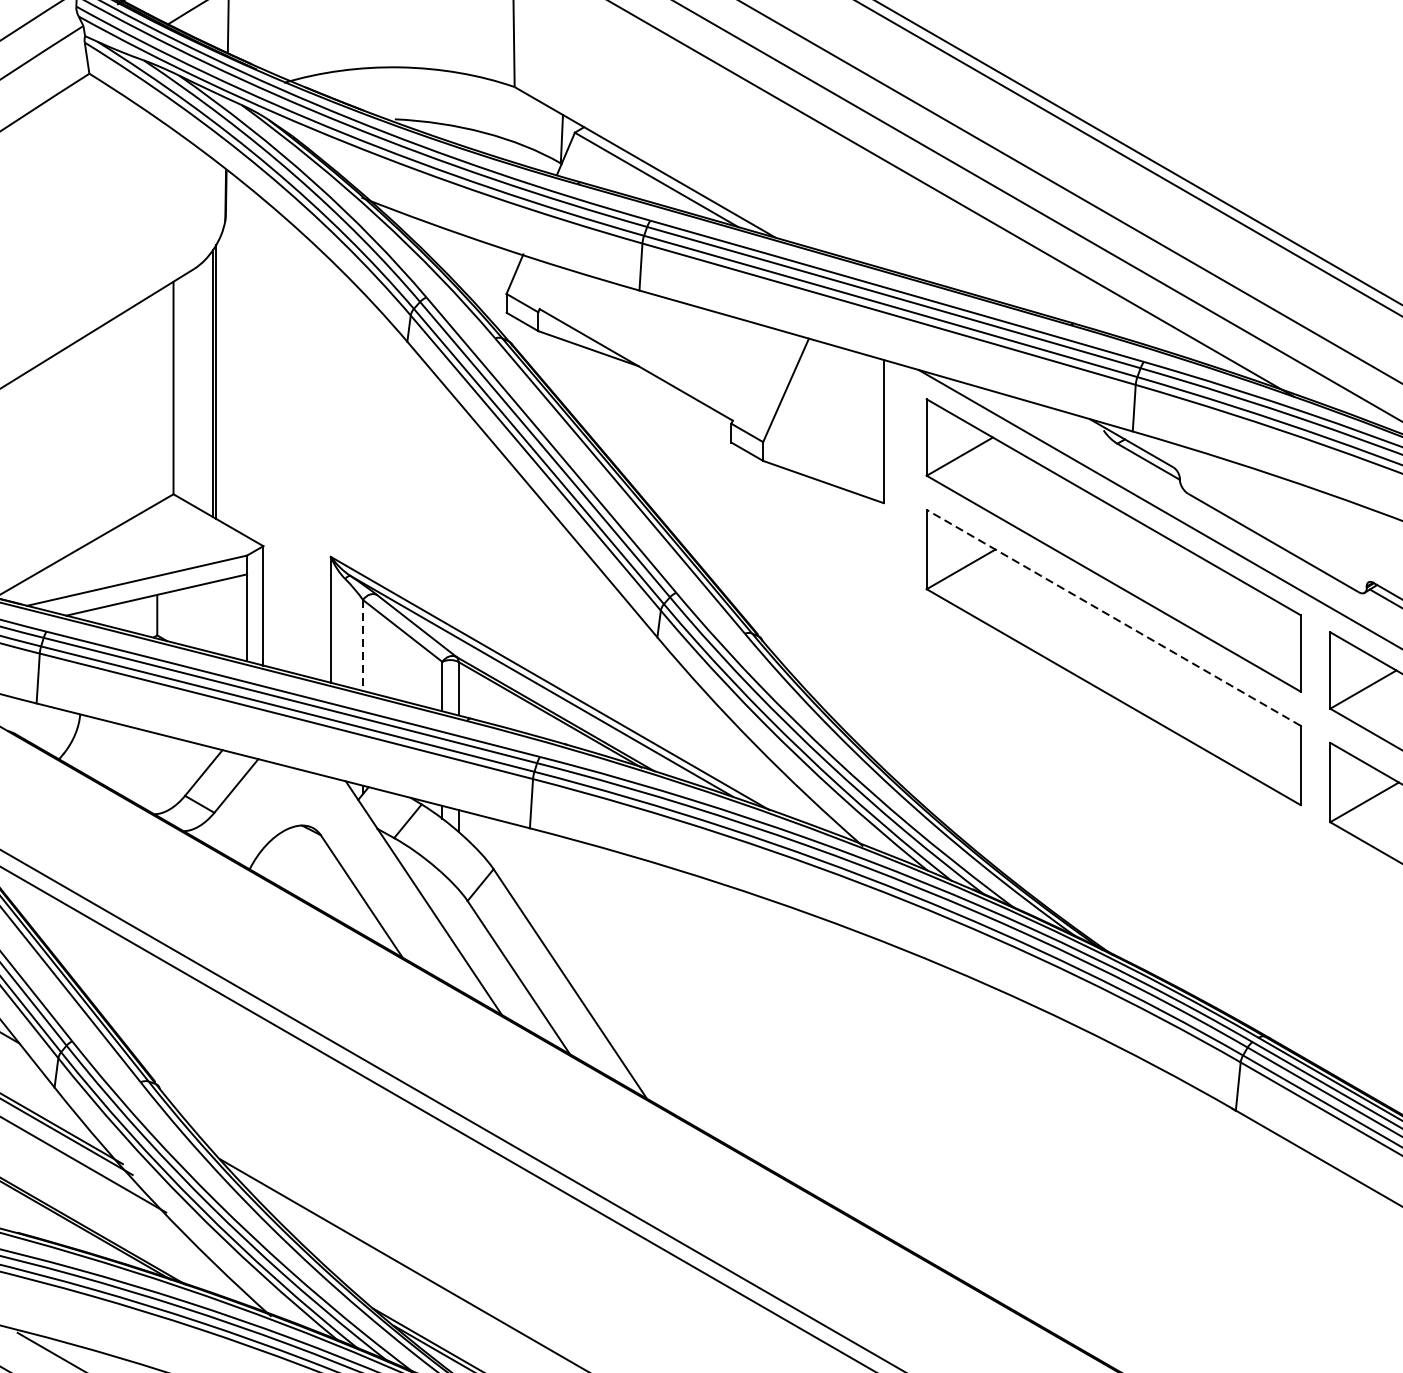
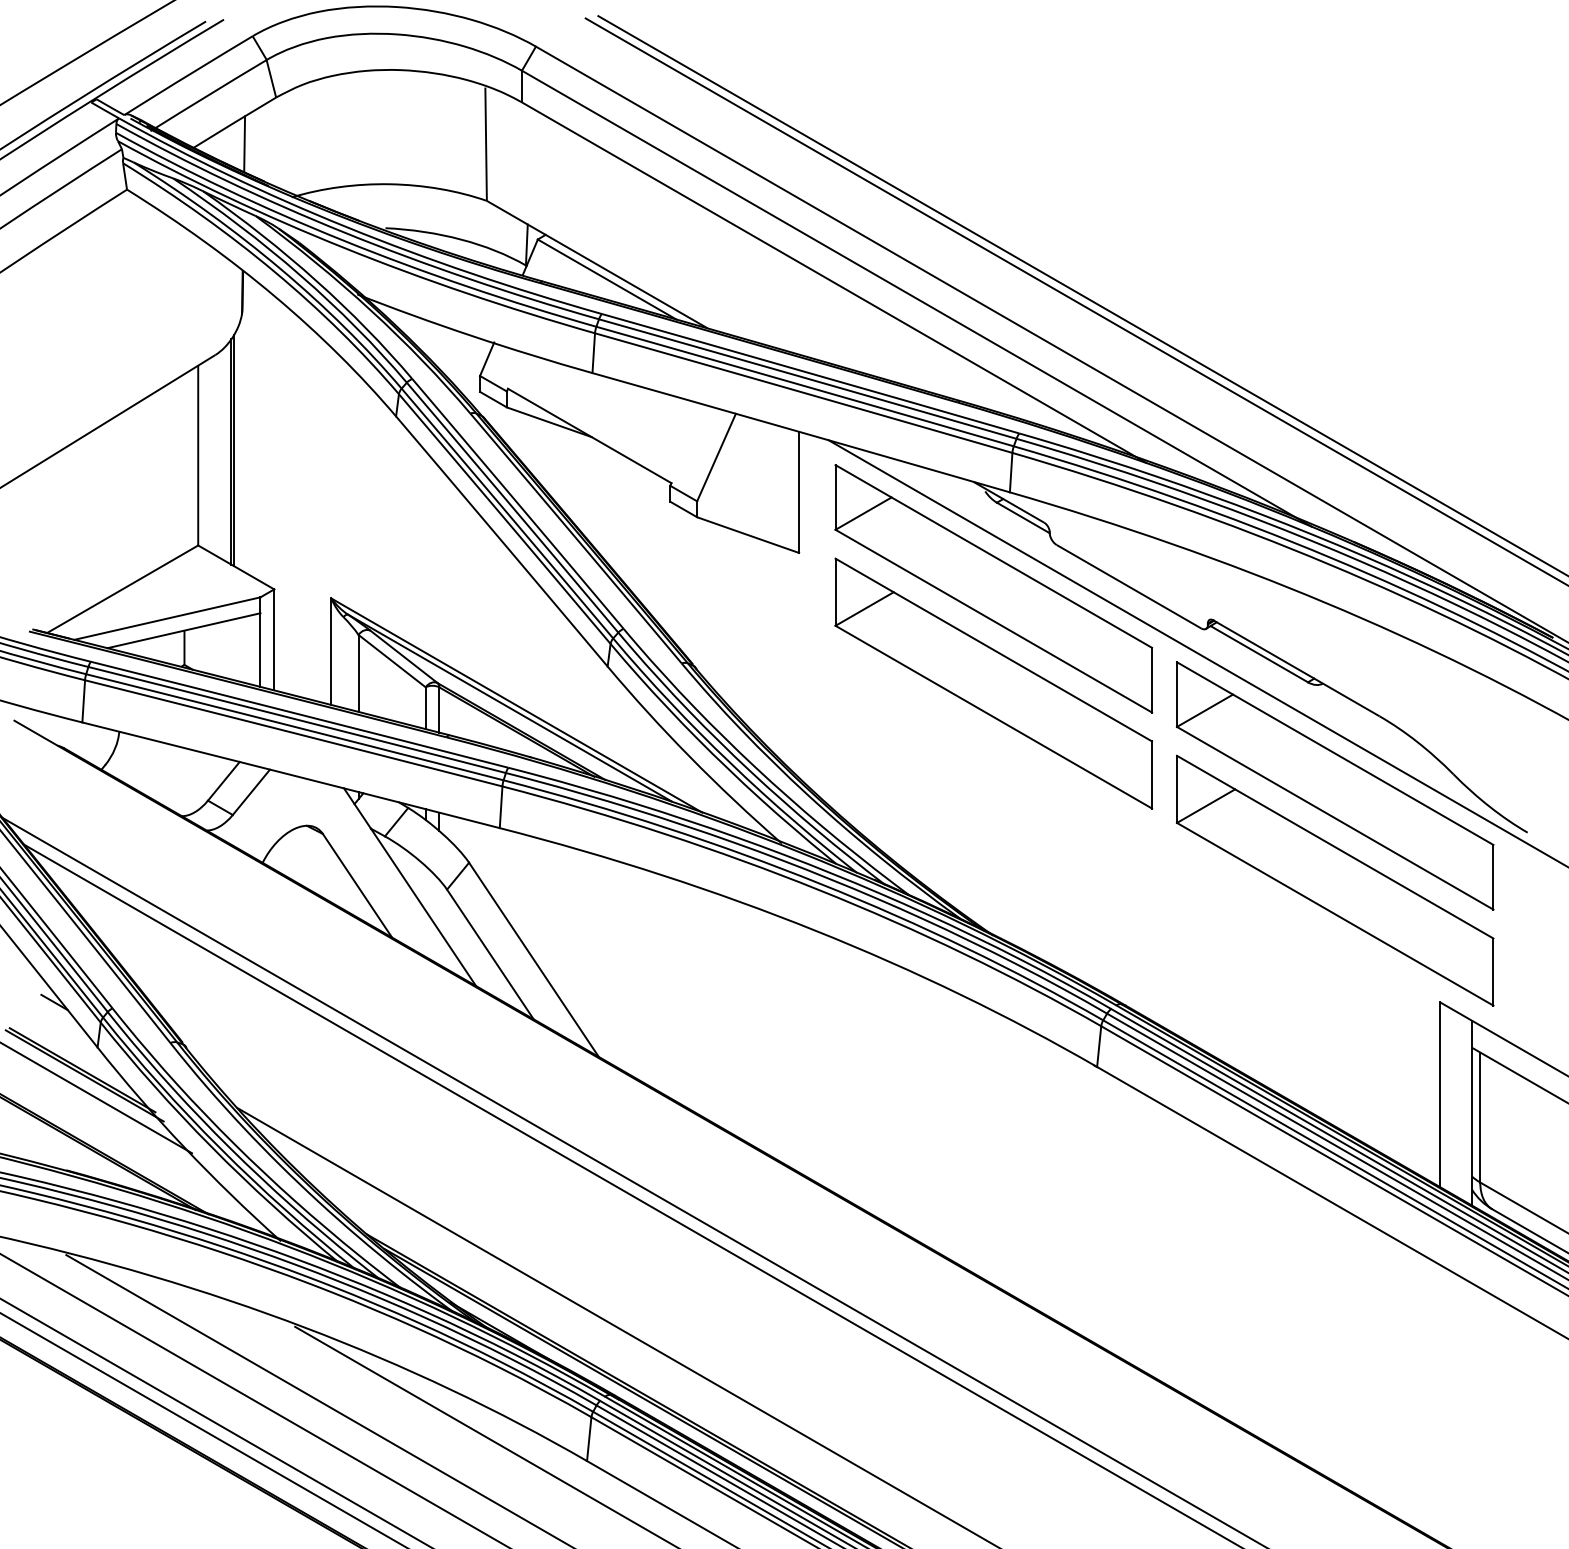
line: (1113, 618) -> (993, 650), dashed -> solid
line: (362, 645) -> (358, 673), dashed -> solid

